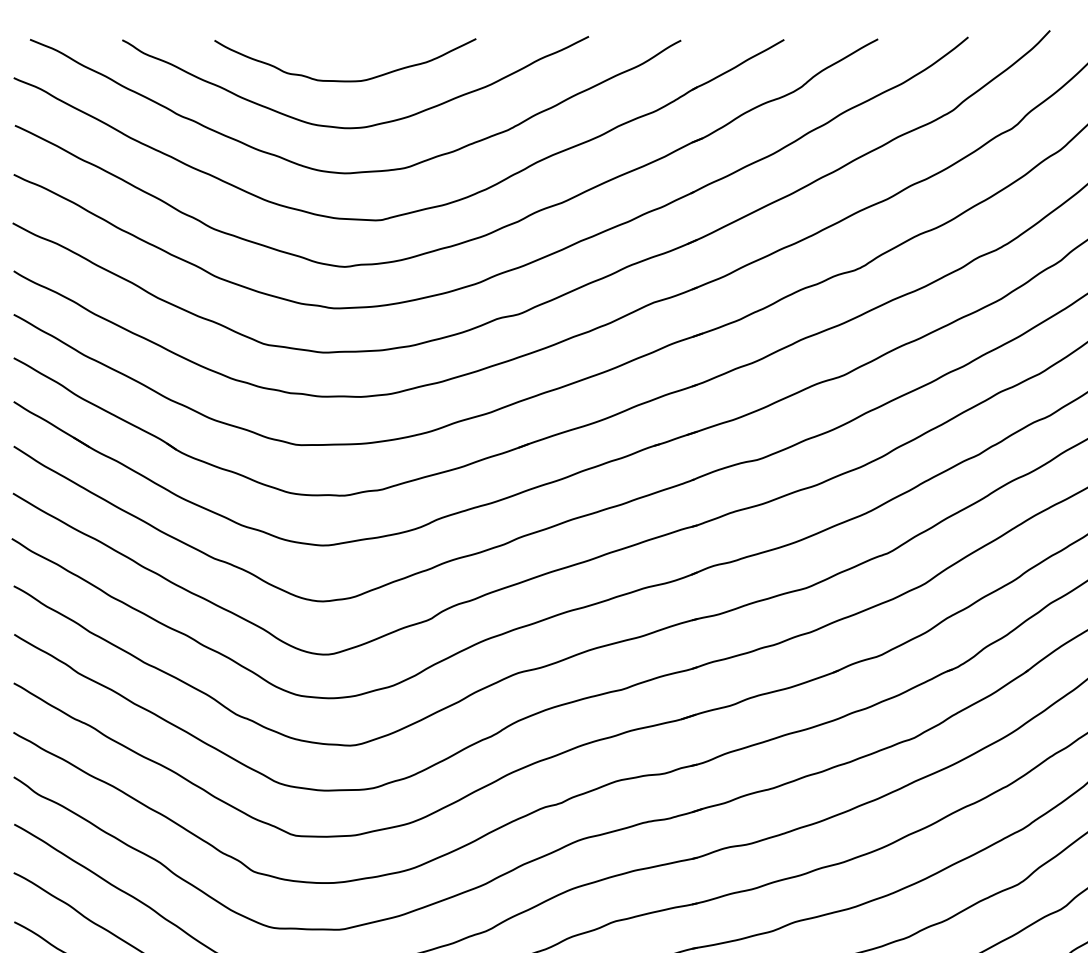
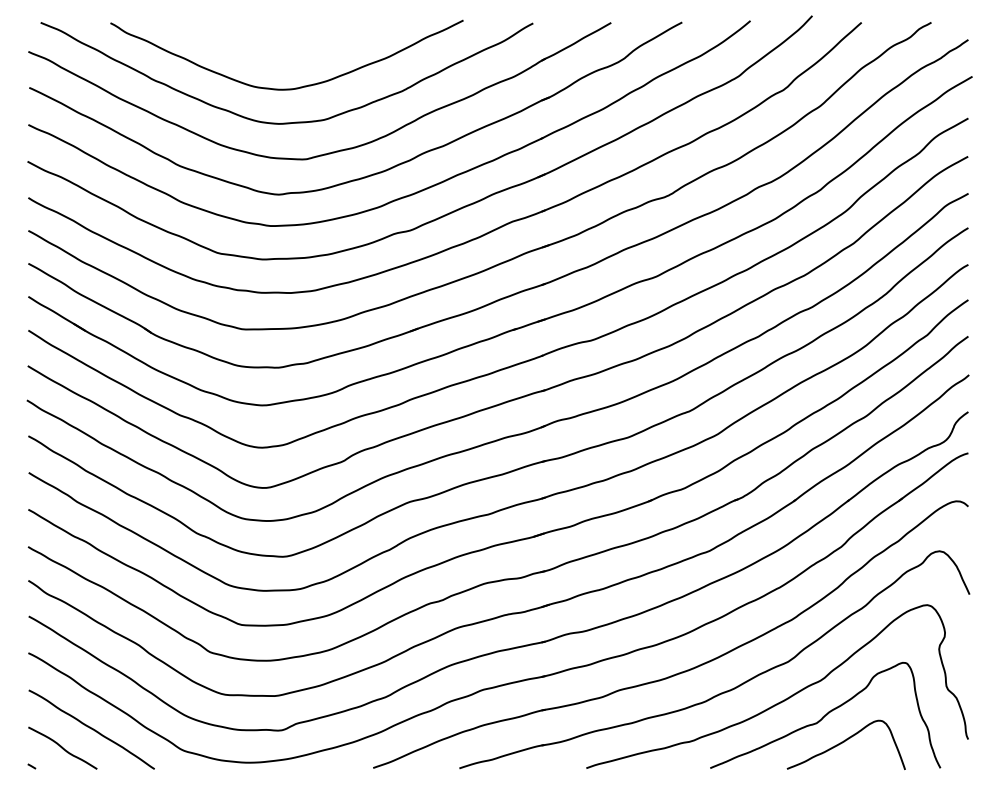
curve: (345, 80) -> (279, 53), removed

